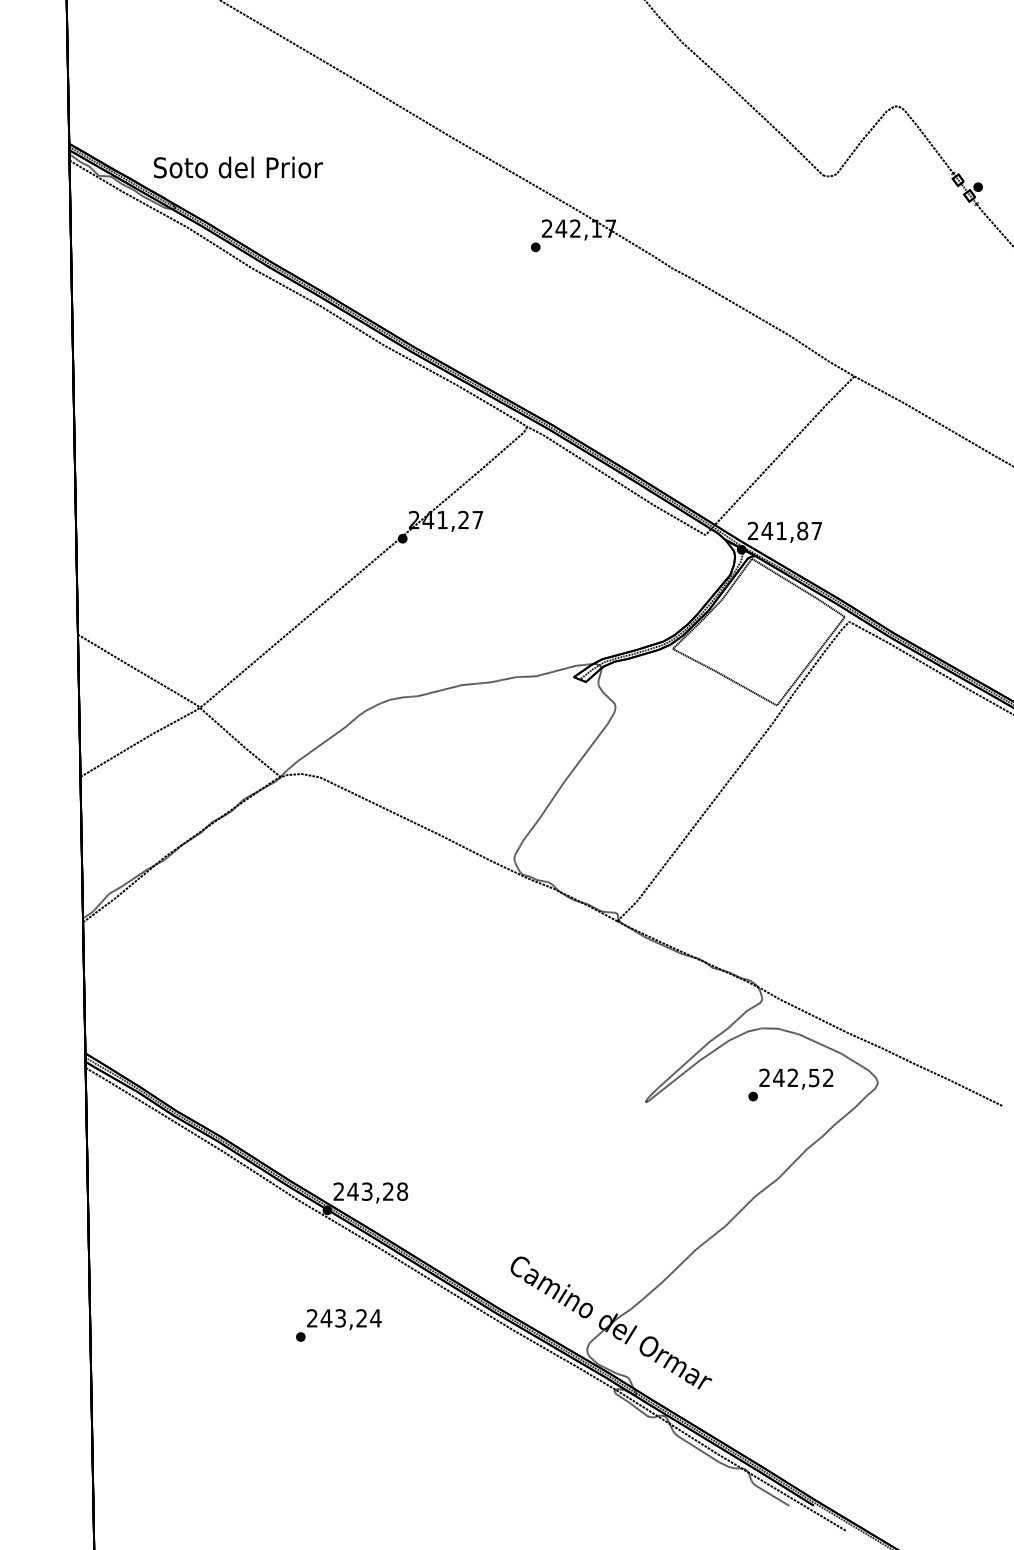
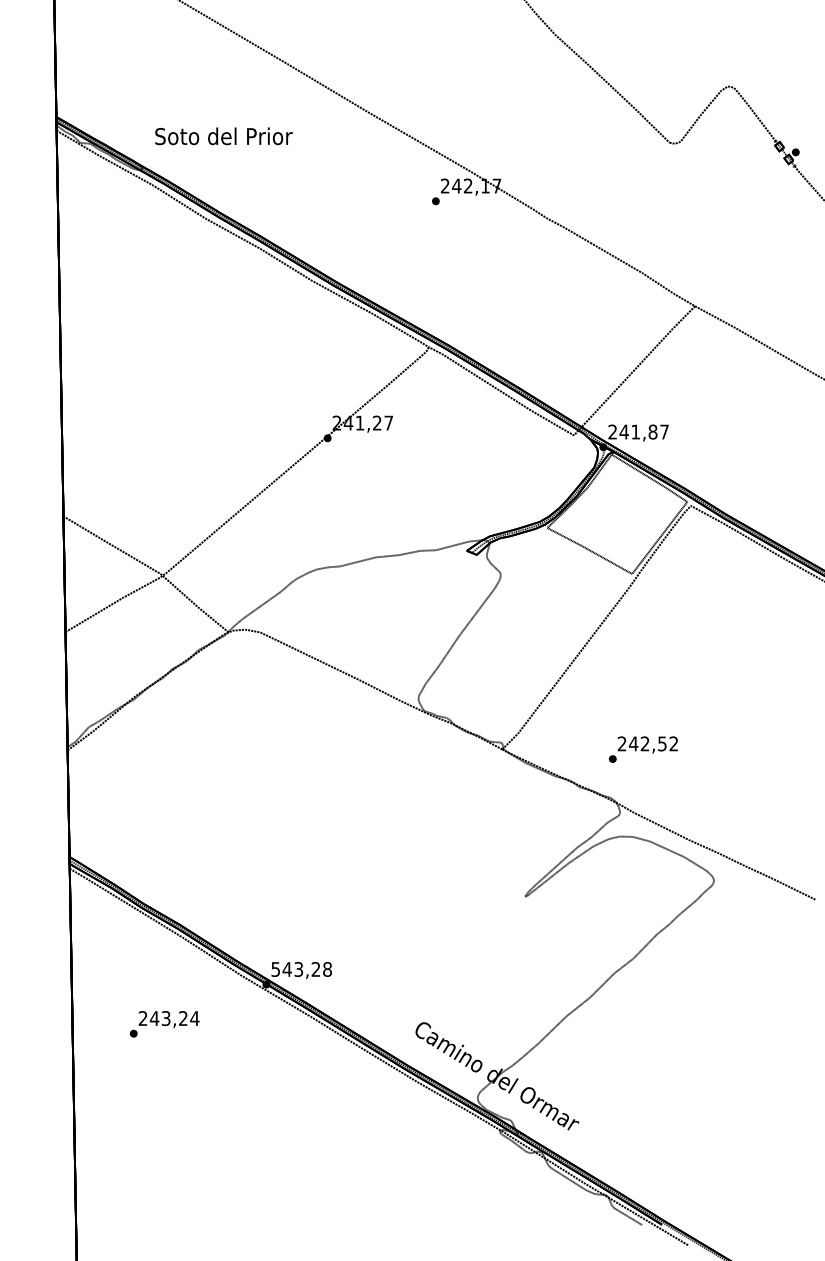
text: (237, 167) -> (223, 136), moved
text: (790, 1084) -> (643, 749), moved
text: (338, 1191) -> (275, 969), 243,28 -> 543,28
text: (338, 1325) -> (164, 1024), moved

